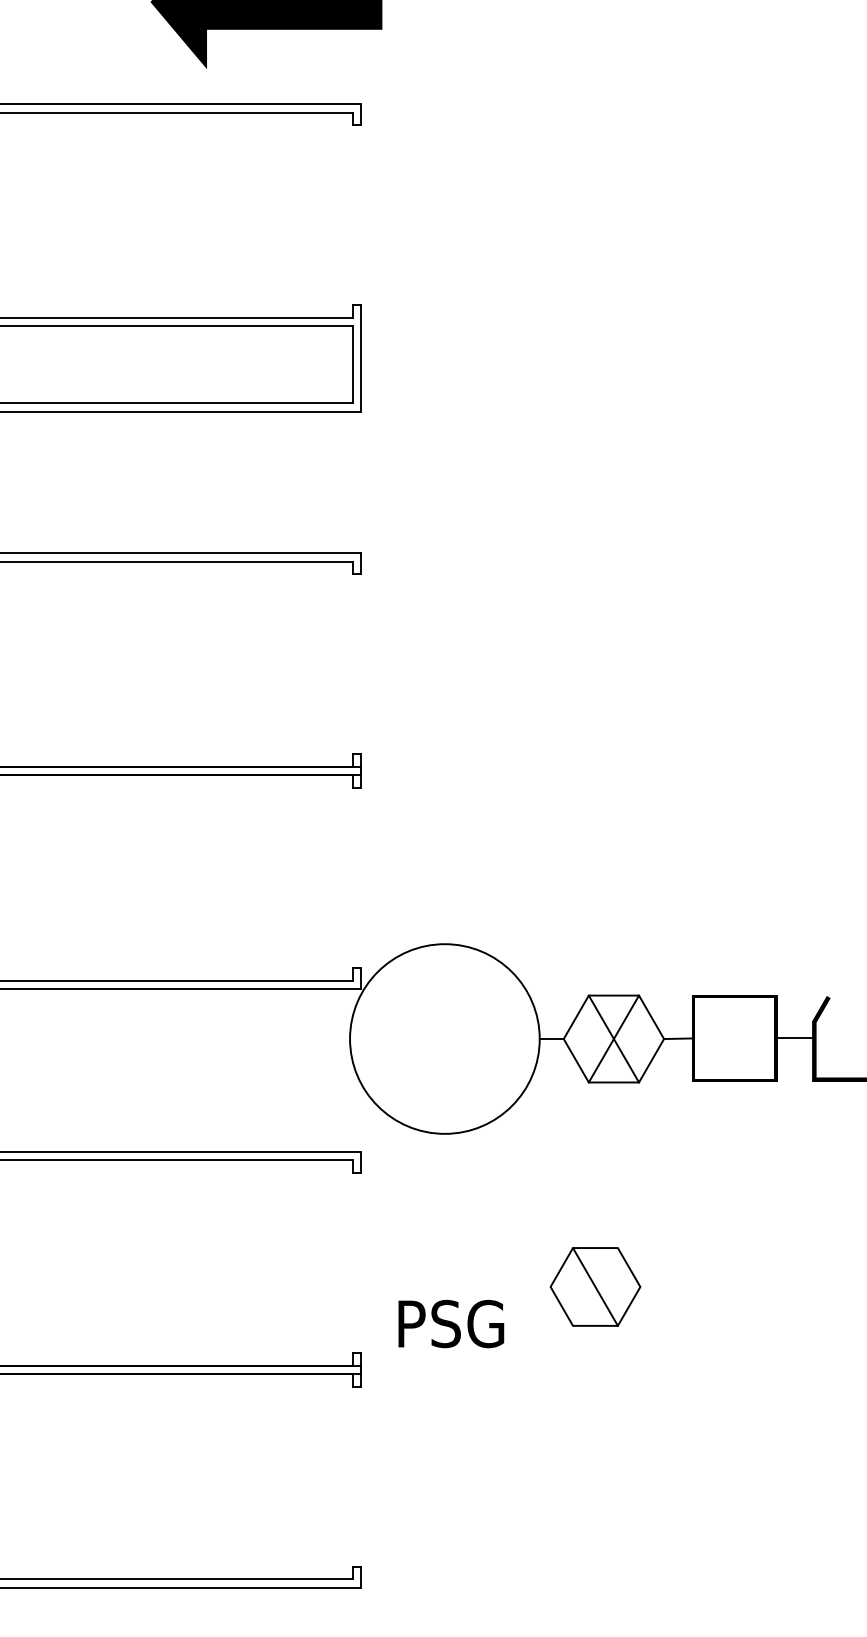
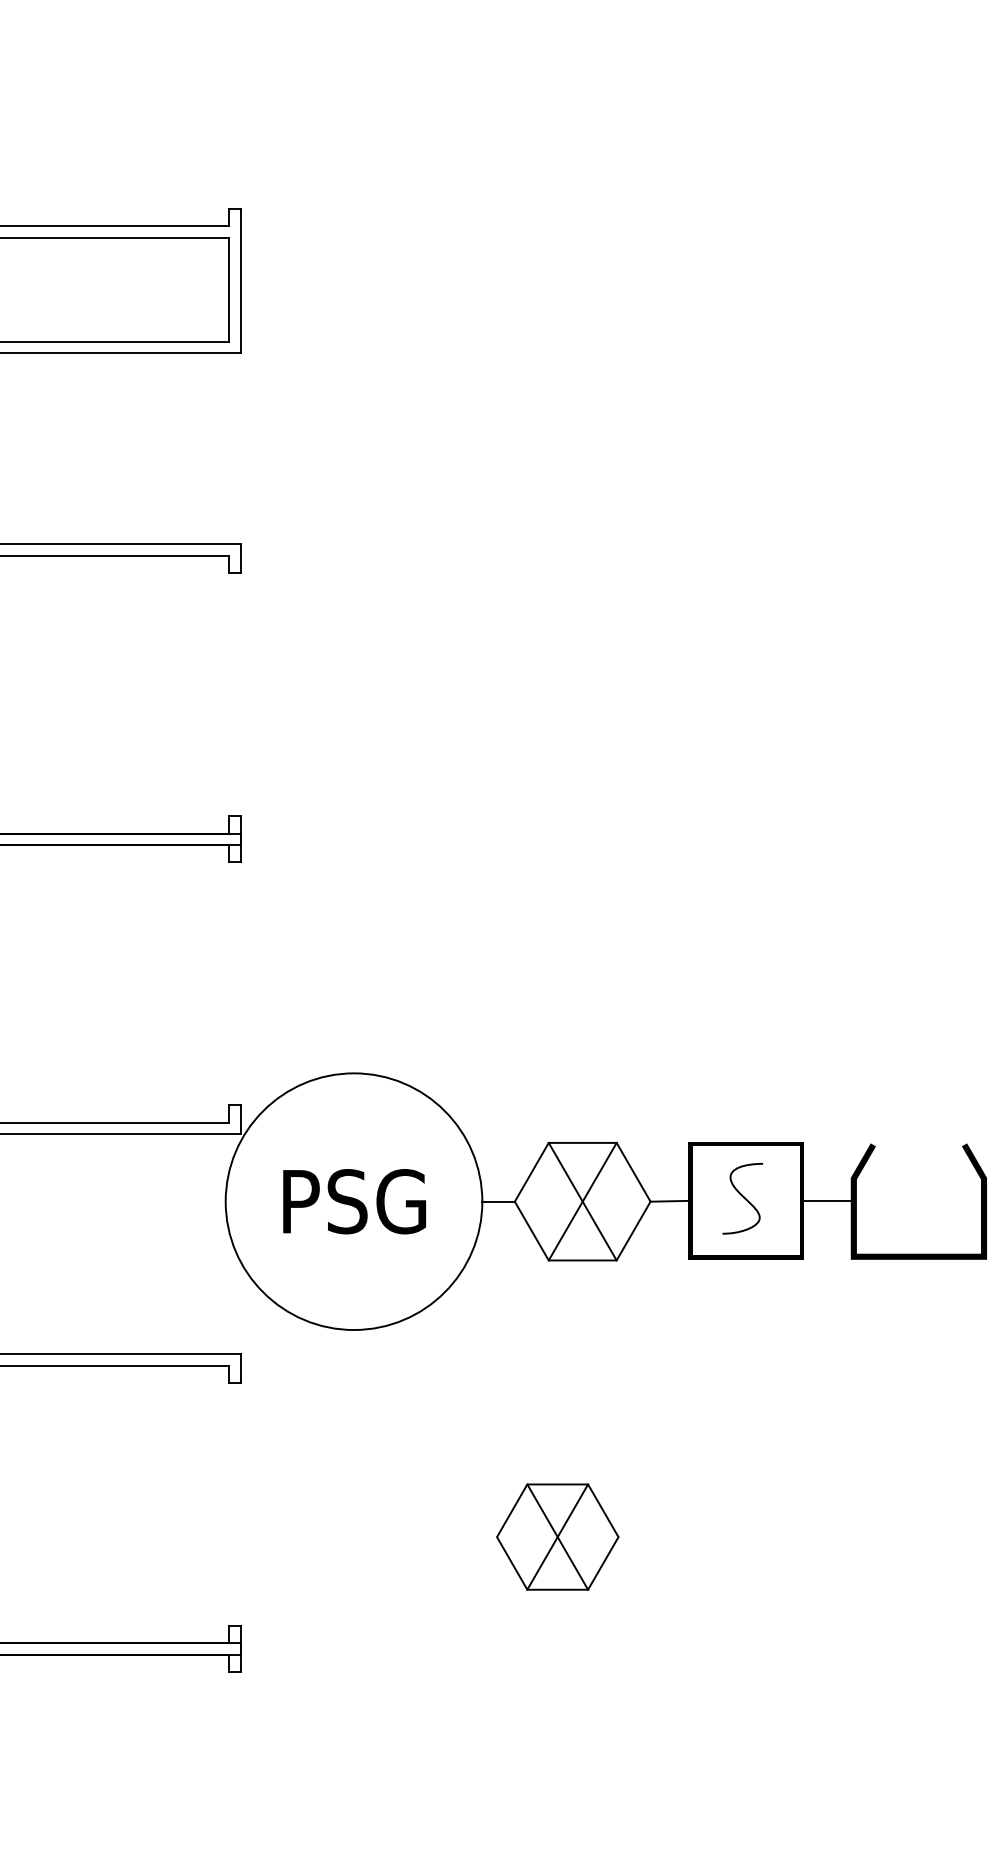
curve: (732, 1036) -> (743, 1198), added
line: (595, 1286) -> (557, 1536), added
text: (451, 1323) -> (354, 1200), moved

